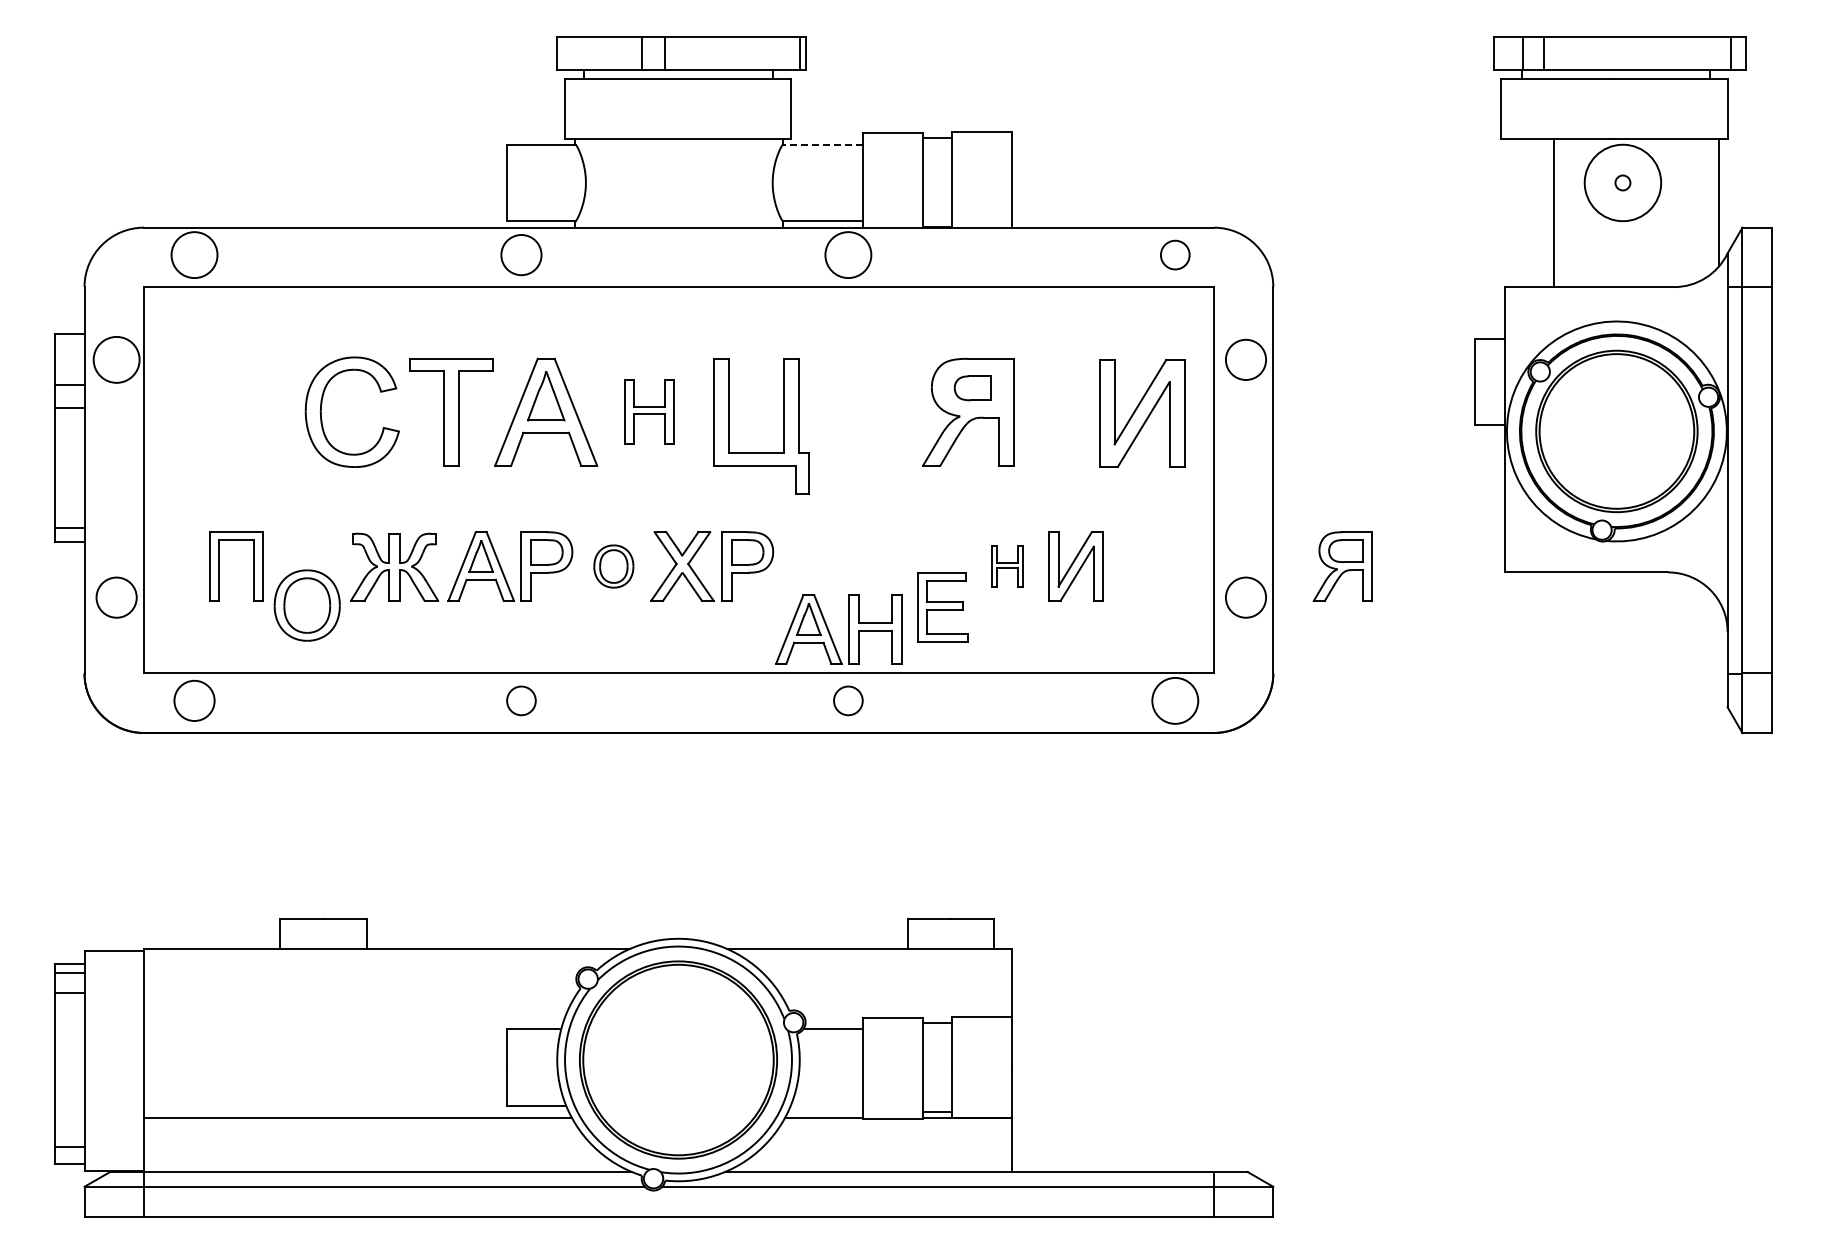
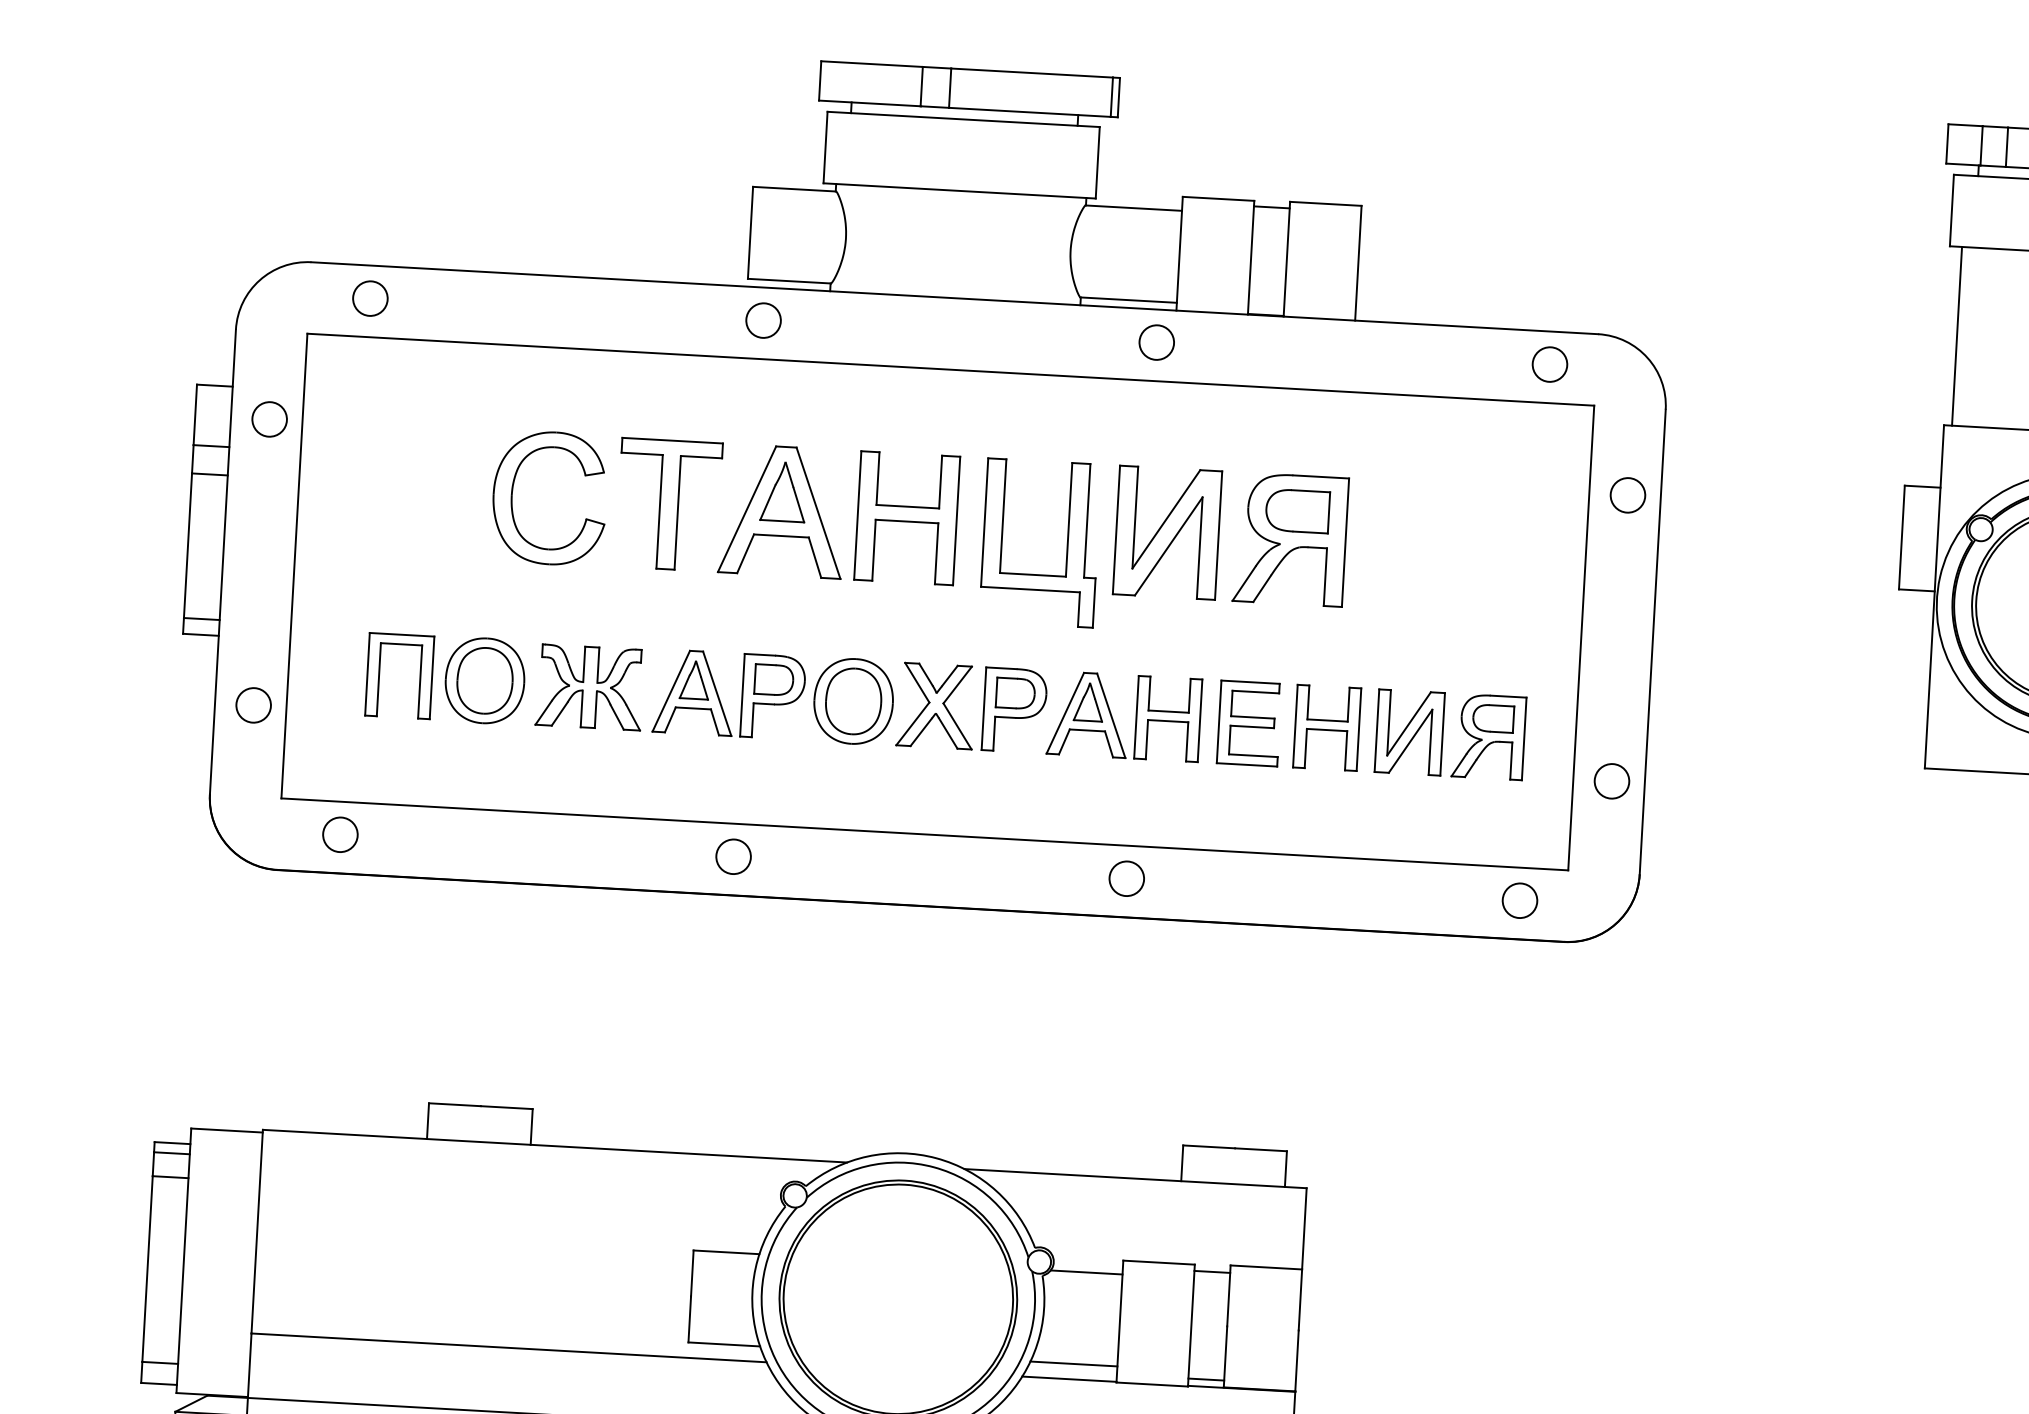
line: (822, 144) -> (1133, 207), dashed -> solid
line: (1554, 212) -> (1957, 335), moved
circle: (194, 254) -> (370, 297), size x0.62
circle: (521, 254) -> (763, 319), size x0.71
circle: (848, 254) -> (1156, 341), size x0.62
circle: (116, 359) -> (269, 418), size x0.62
circle: (1245, 359) -> (1627, 494), size x0.71
part: (972, 388) -> (1297, 511), size x1.43
part: (649, 412) -> (907, 518), size x1.67
part: (1142, 412) -> (1168, 531), moved
part: (613, 566) -> (853, 701), size x1.67
part: (1007, 566) -> (1327, 727), size x1.67
part: (1342, 566) -> (1488, 736), moved
circle: (116, 597) -> (253, 705), size x0.71
circle: (1245, 597) -> (1611, 781), size x0.71
part: (306, 605) -> (484, 680), moved
part: (942, 607) -> (1249, 723), moved
part: (830, 632) -> (1114, 719), moved
circle: (194, 700) -> (340, 834), size x0.71
circle: (1174, 700) -> (1519, 900), size x0.62
line: (826, 1105) -> (1073, 1363), added

